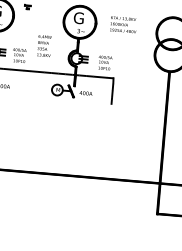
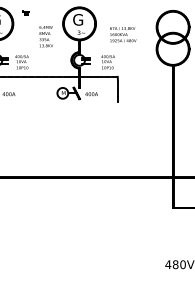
text: (123, 24) -> (123, 34), moved
text: (43, 45) -> (45, 36), moved

